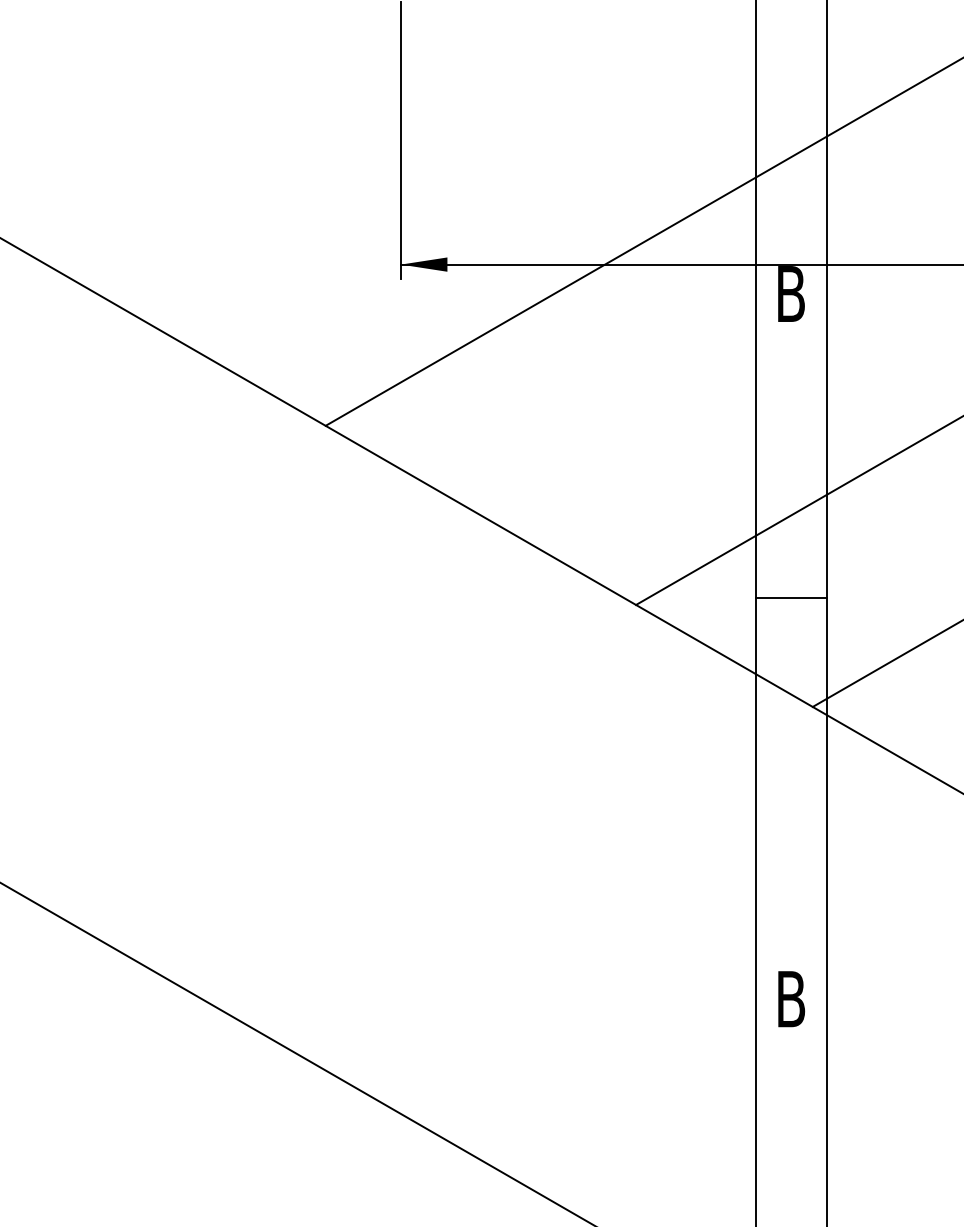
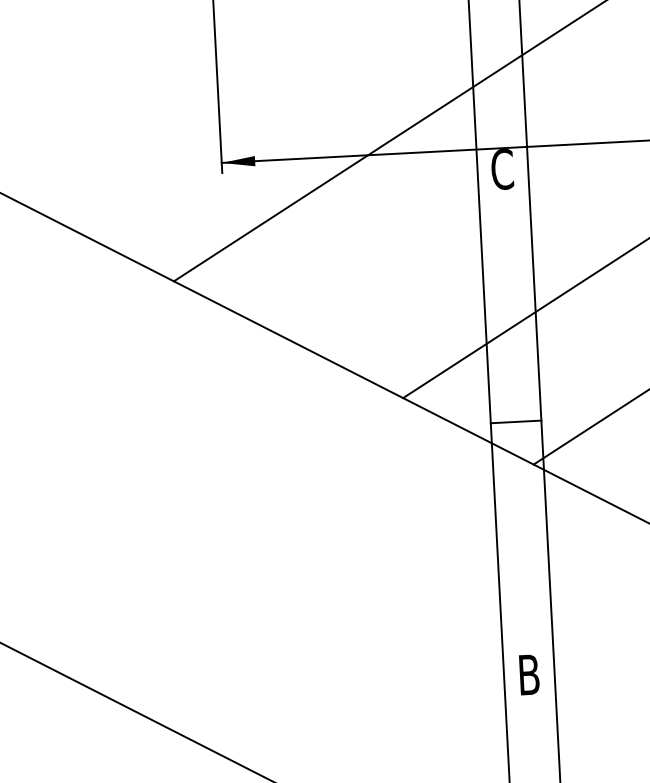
text: (790, 294) -> (502, 169), B -> C
line: (791, 598) -> (516, 422), moved

